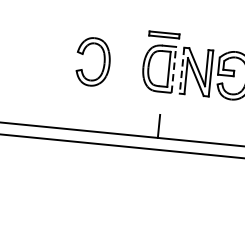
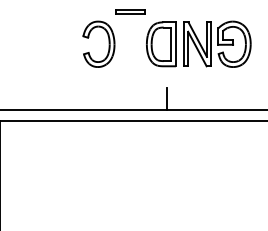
part: (164, 34) -> (130, 11), moved
line: (173, 70) -> (175, 44), dashed -> solid
line: (181, 70) -> (183, 44), dashed -> solid

